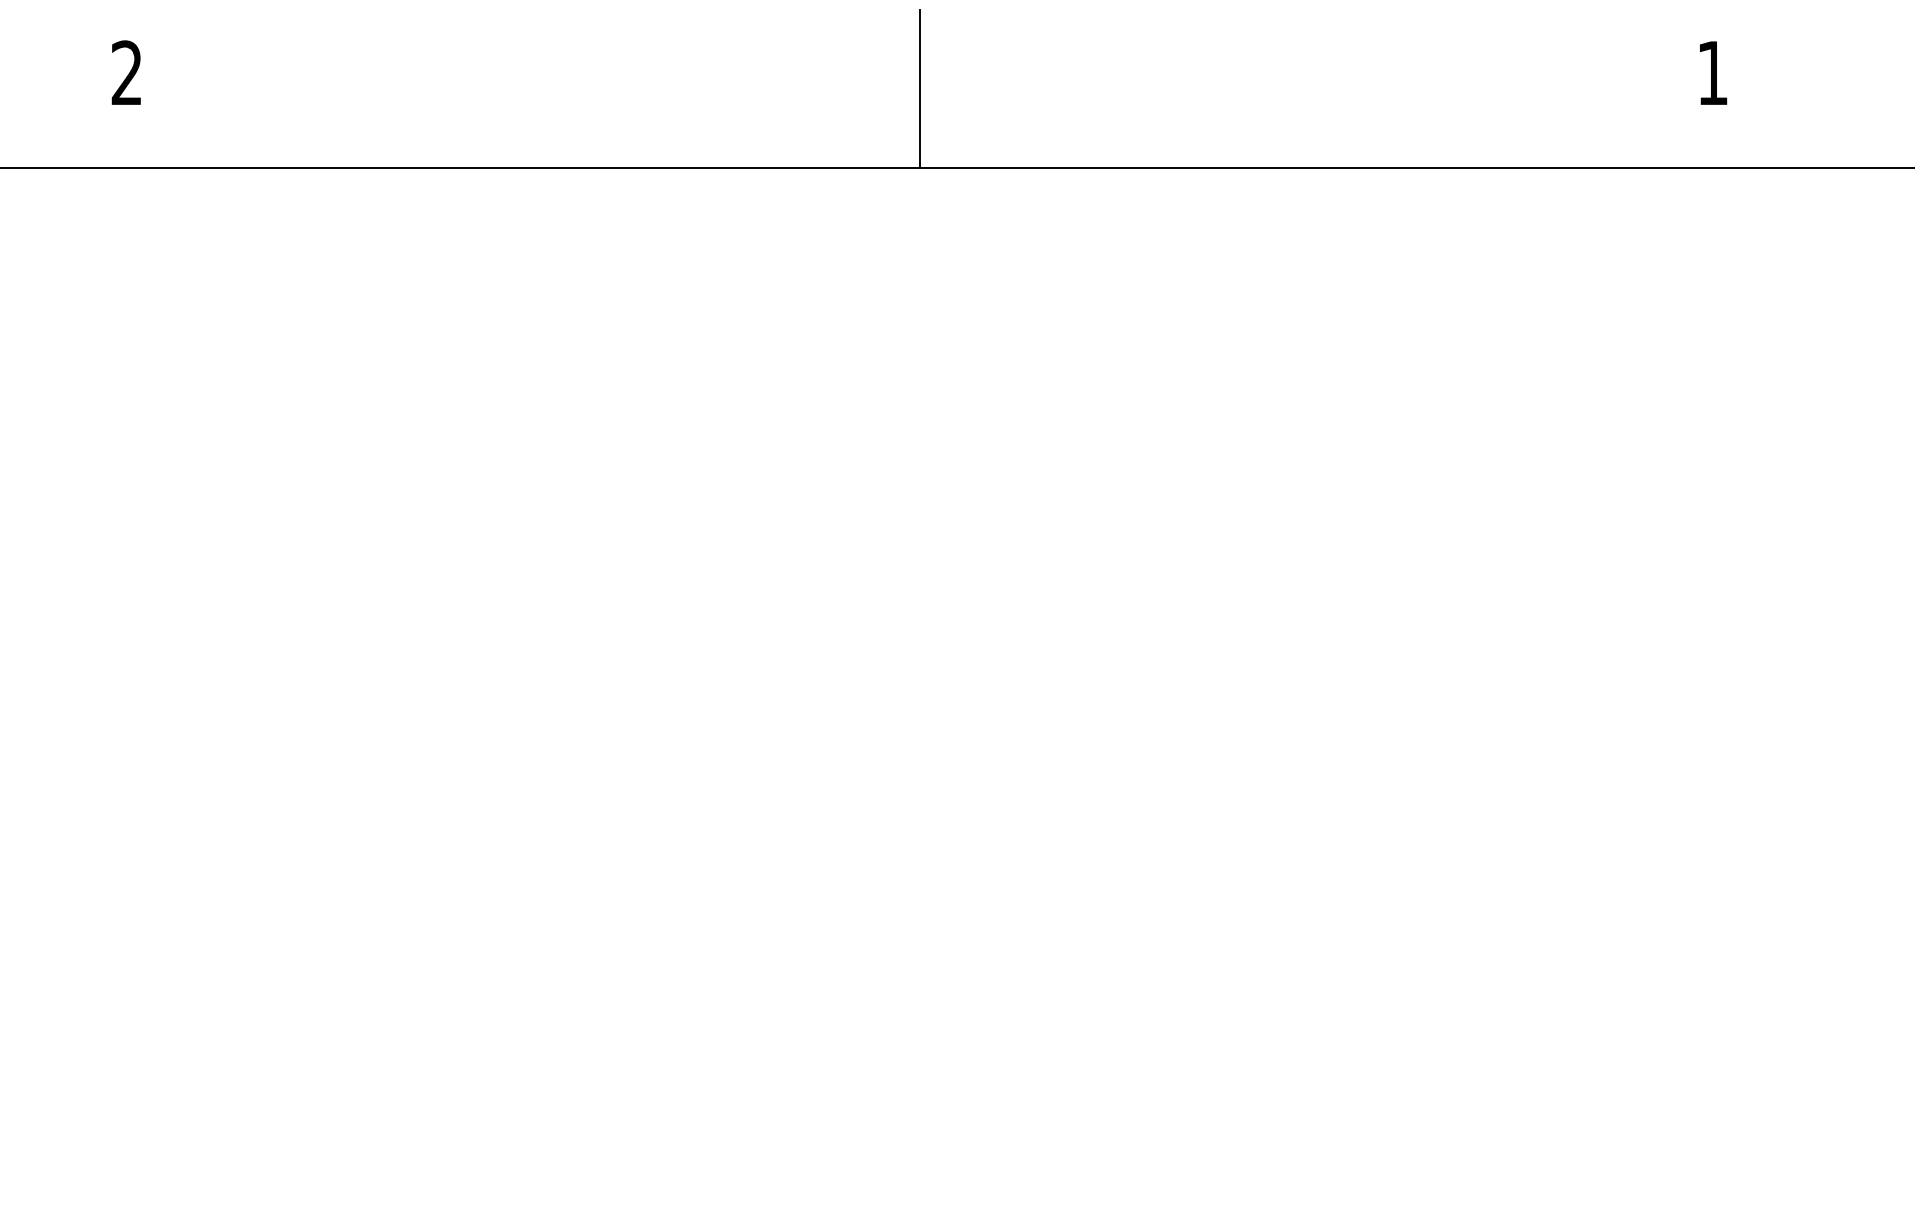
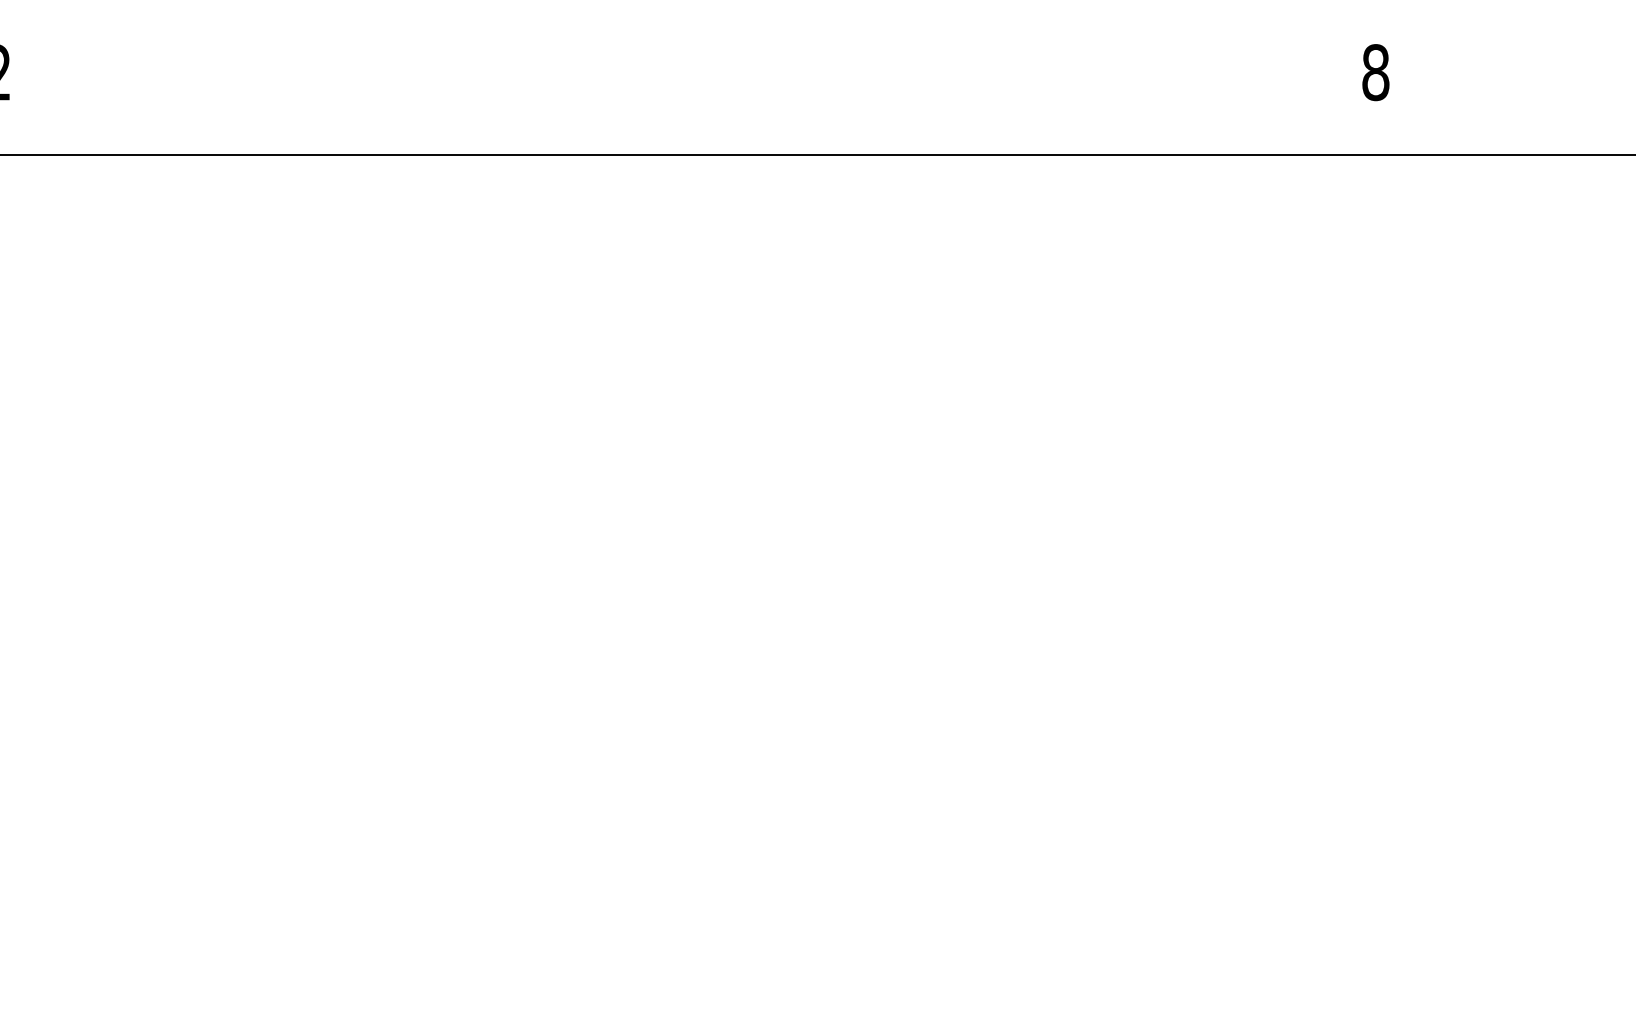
text: (1712, 72) -> (1375, 72), 1 -> 8
line: (920, 88) -> (687, 85), removed

